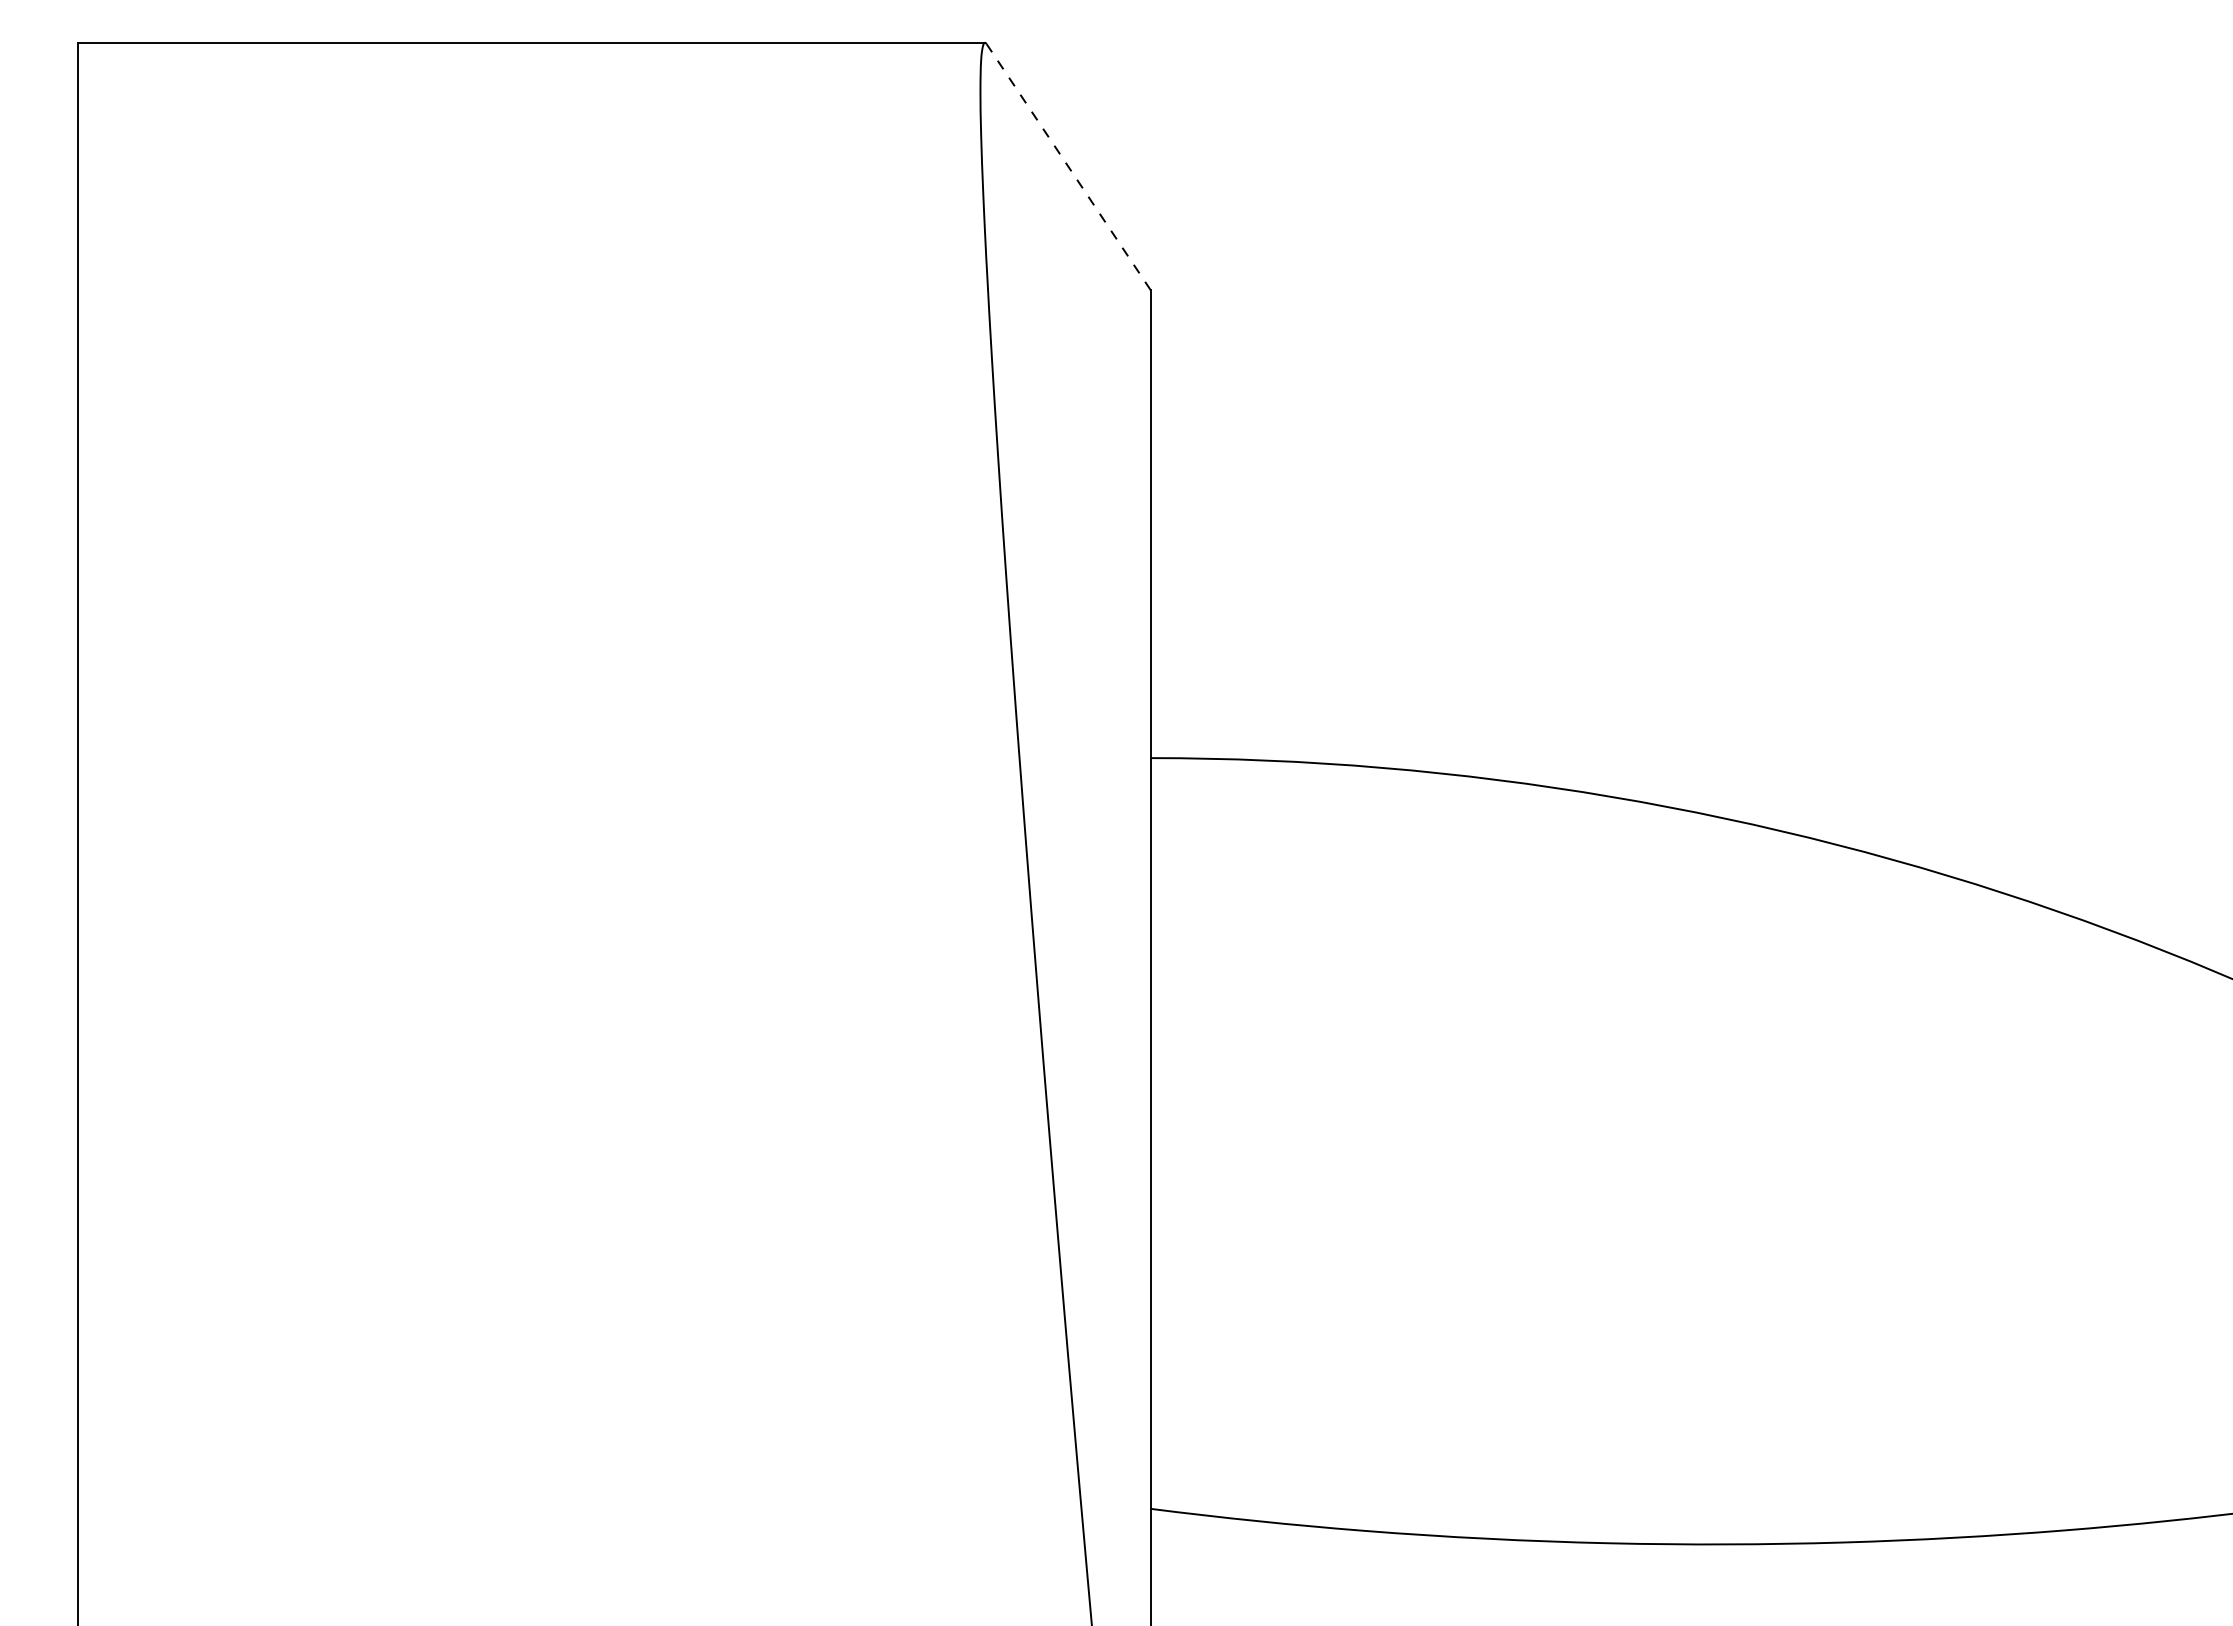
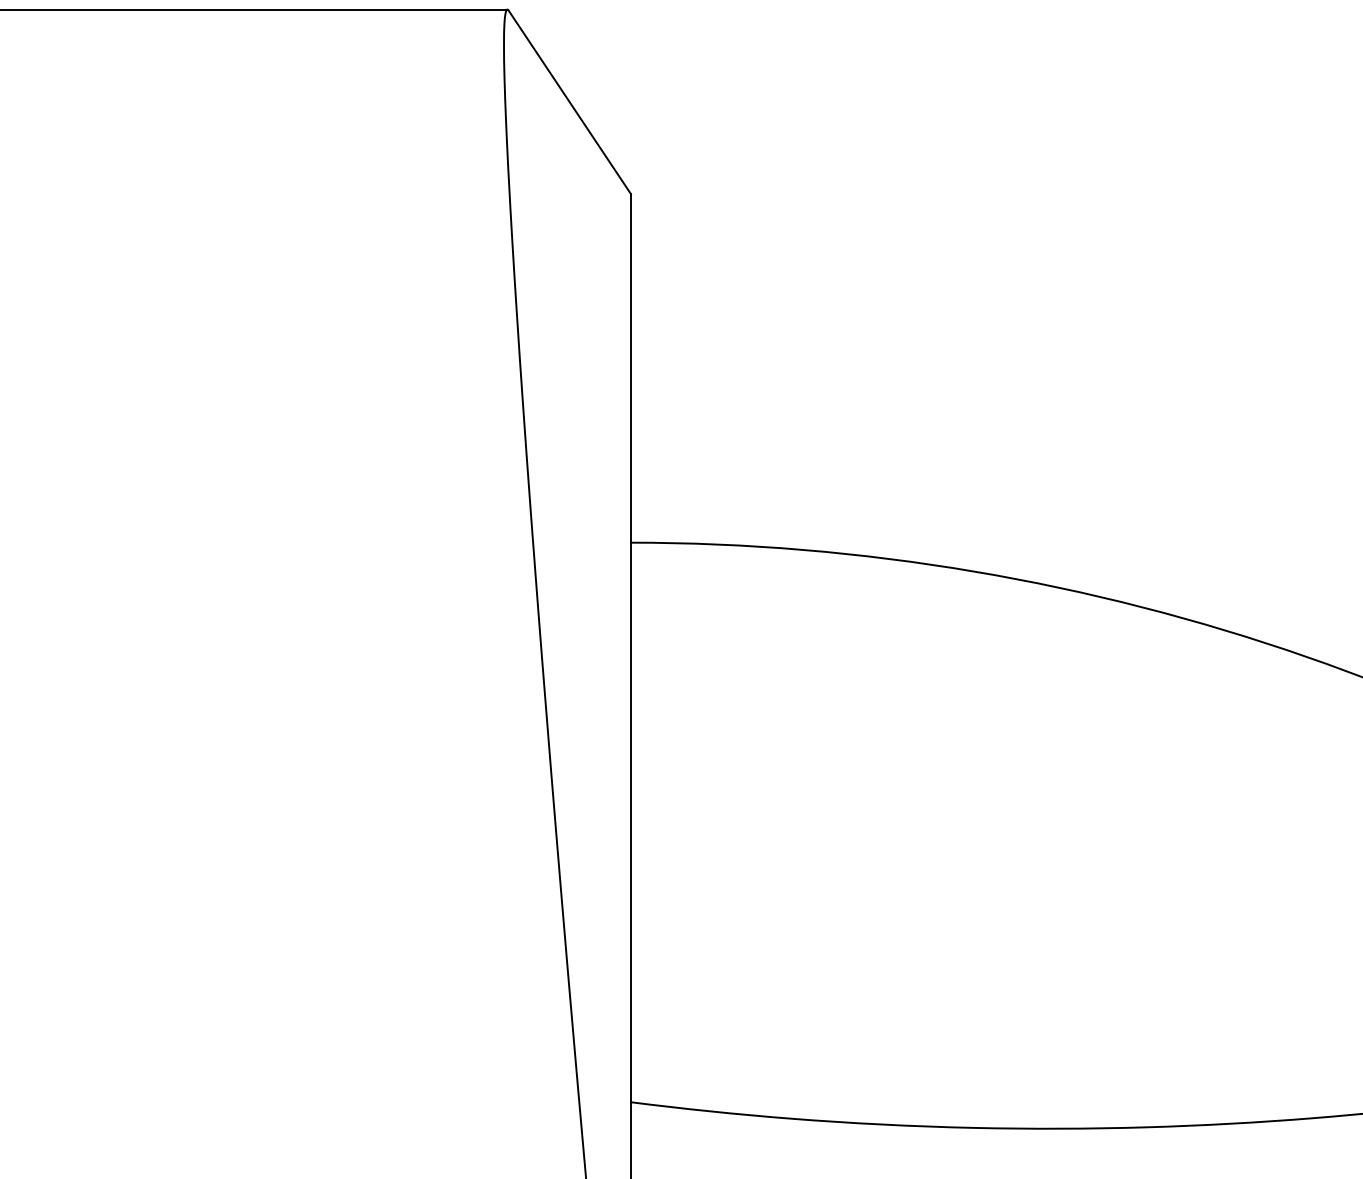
line: (1068, 167) -> (569, 102), dashed -> solid

